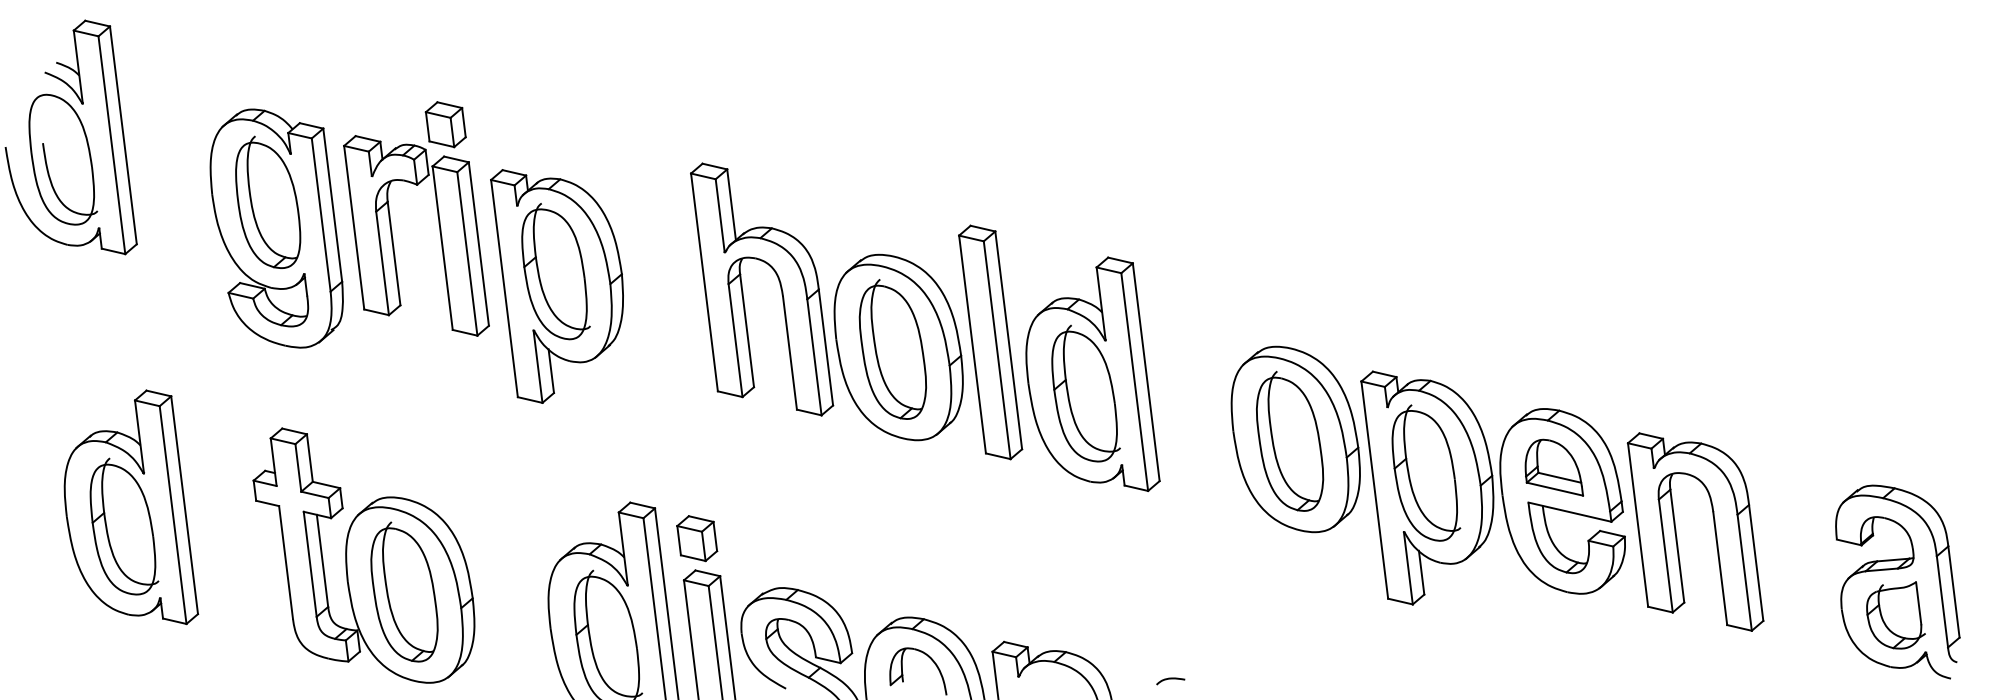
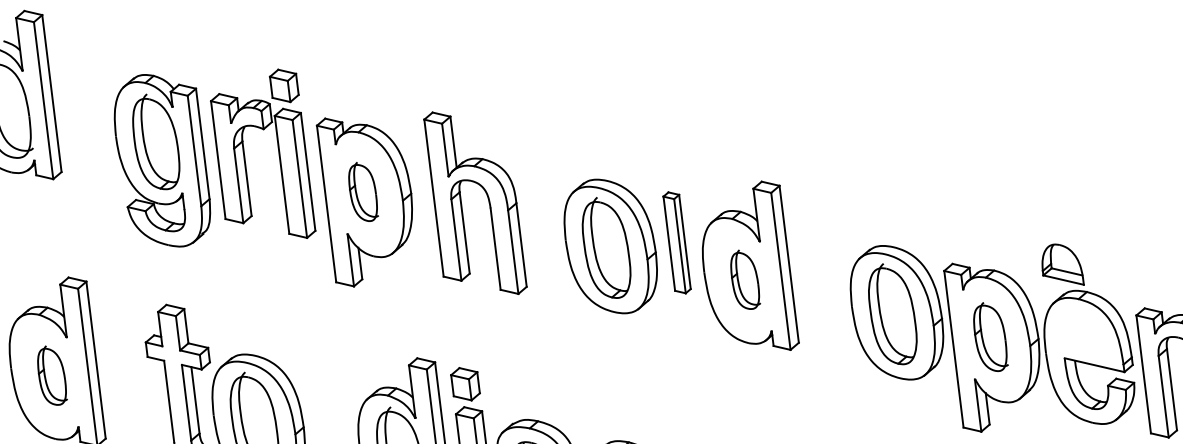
part: (555, 271) -> (363, 191), size x0.6
part: (779, 284) -> (488, 199), moved
part: (990, 342) -> (676, 242), size x0.6
part: (1085, 393) -> (745, 279), size x0.6
part: (1553, 467) -> (1062, 264), moved
part: (1426, 472) -> (991, 336), size x0.7
part: (124, 526) -> (52, 375), size x0.6

